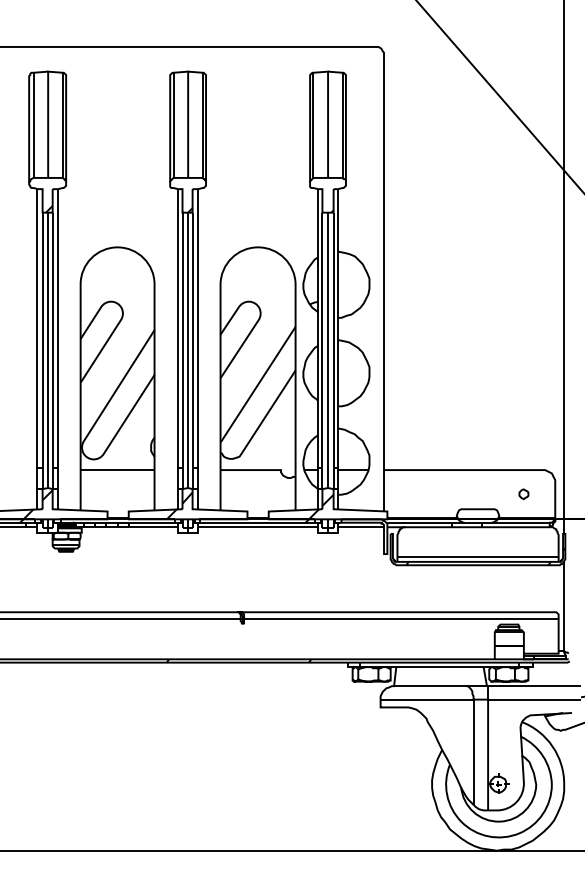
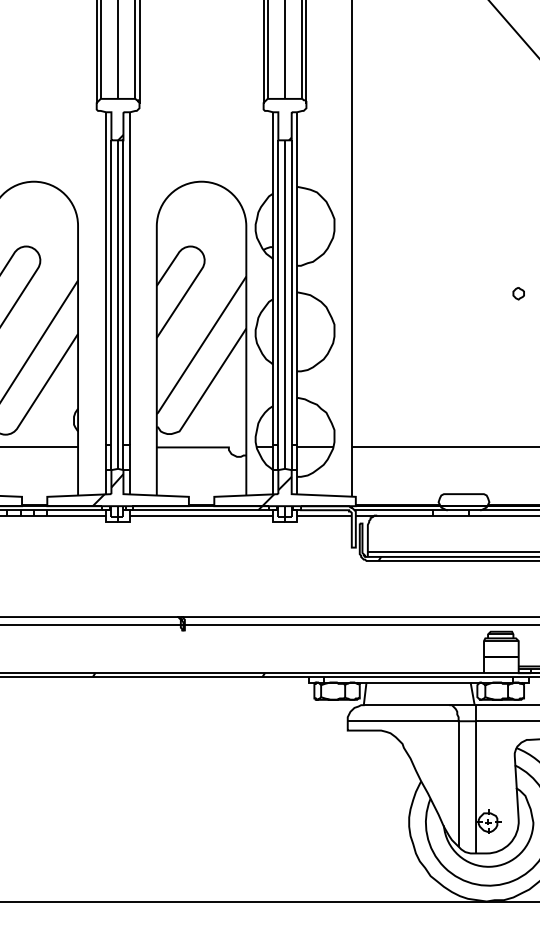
part: (523, 493) -> (518, 292), moved

